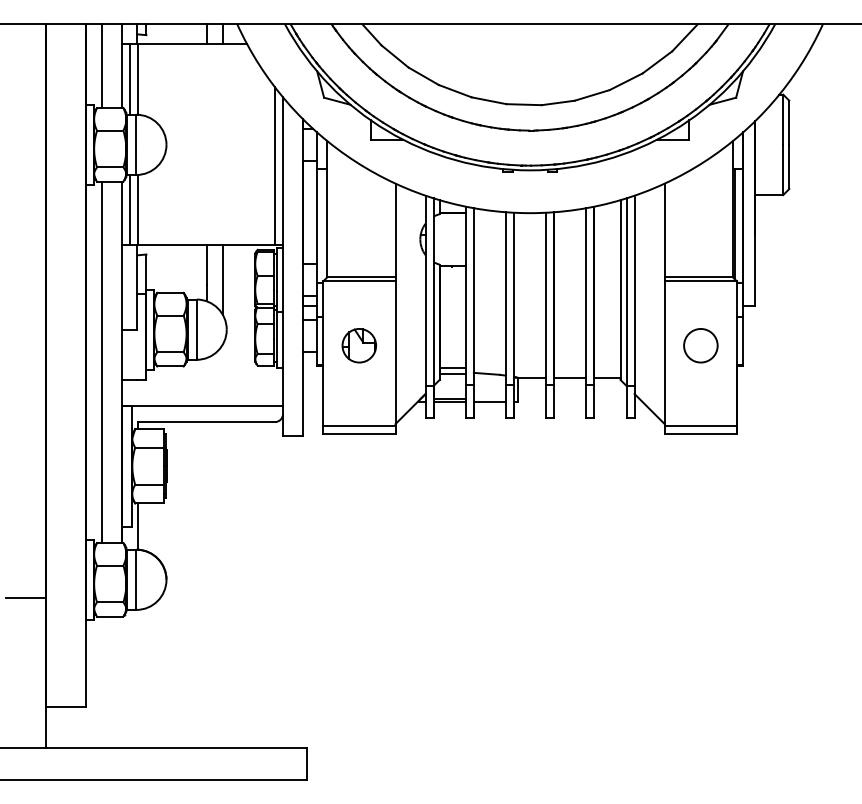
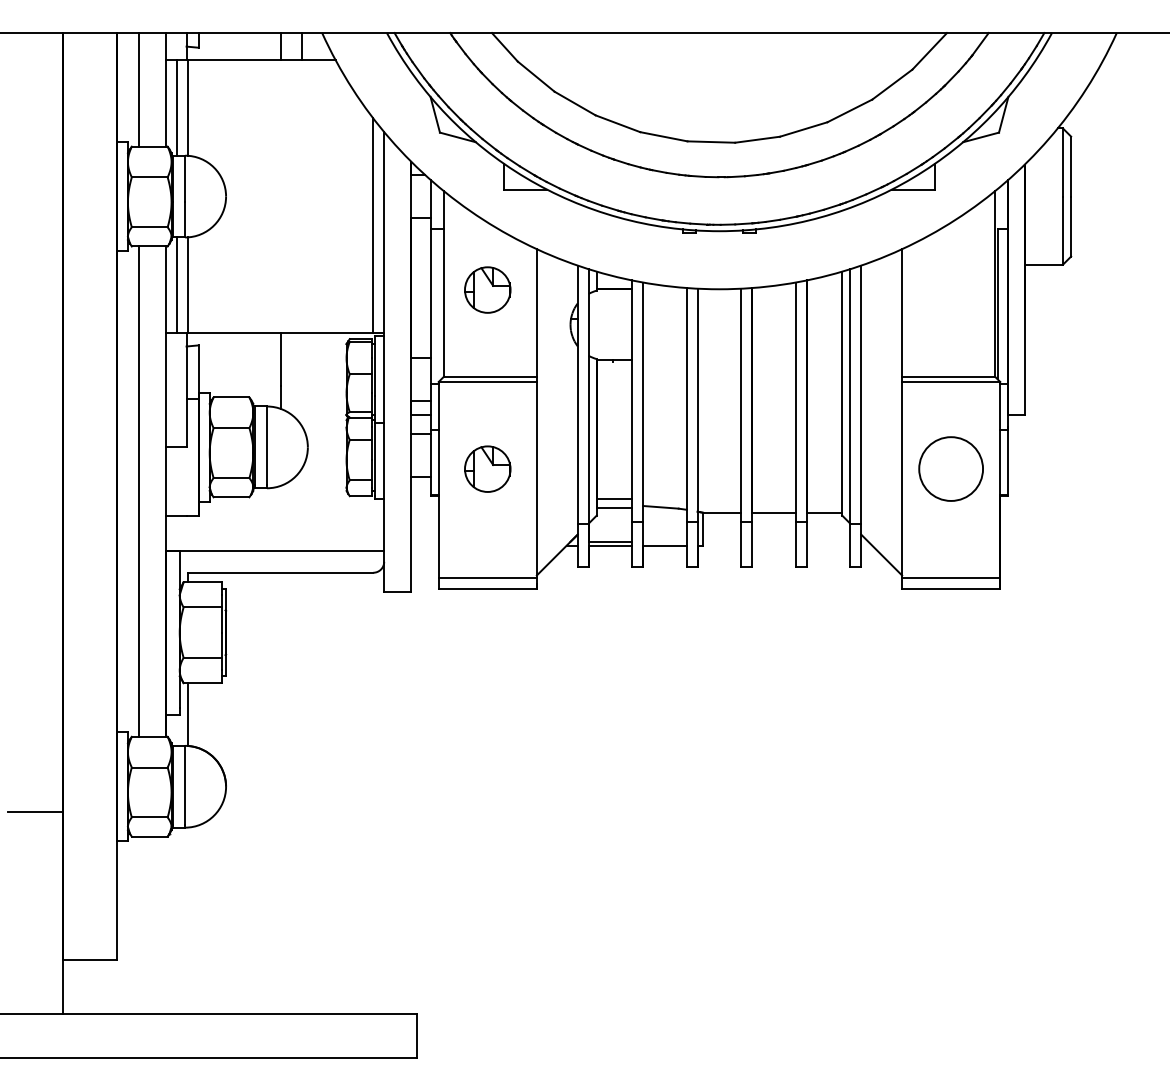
part: (358, 213) -> (486, 289), added
line: (222, 279) -> (302, 379), removed
circle: (700, 345) -> (950, 468), size x1.4

